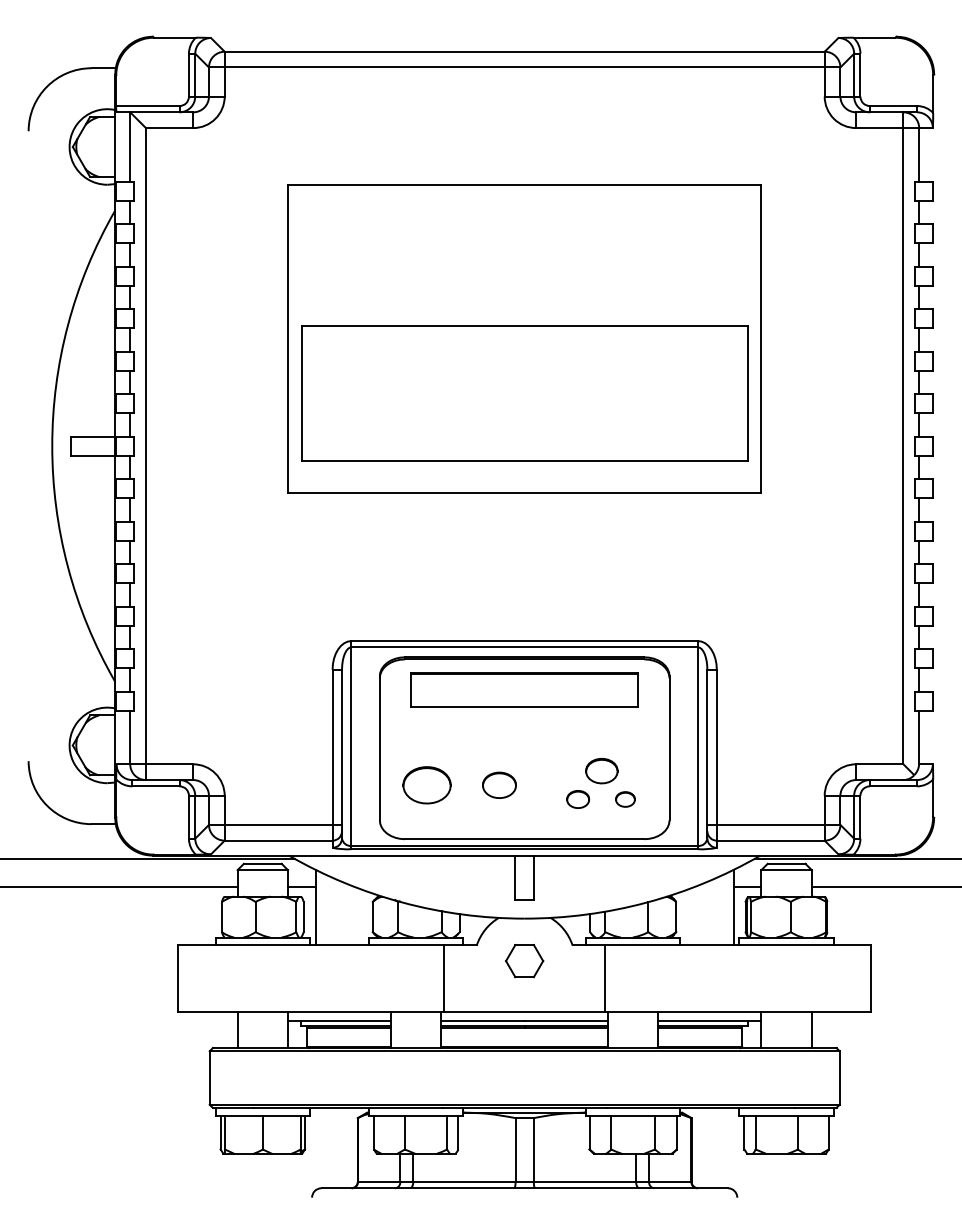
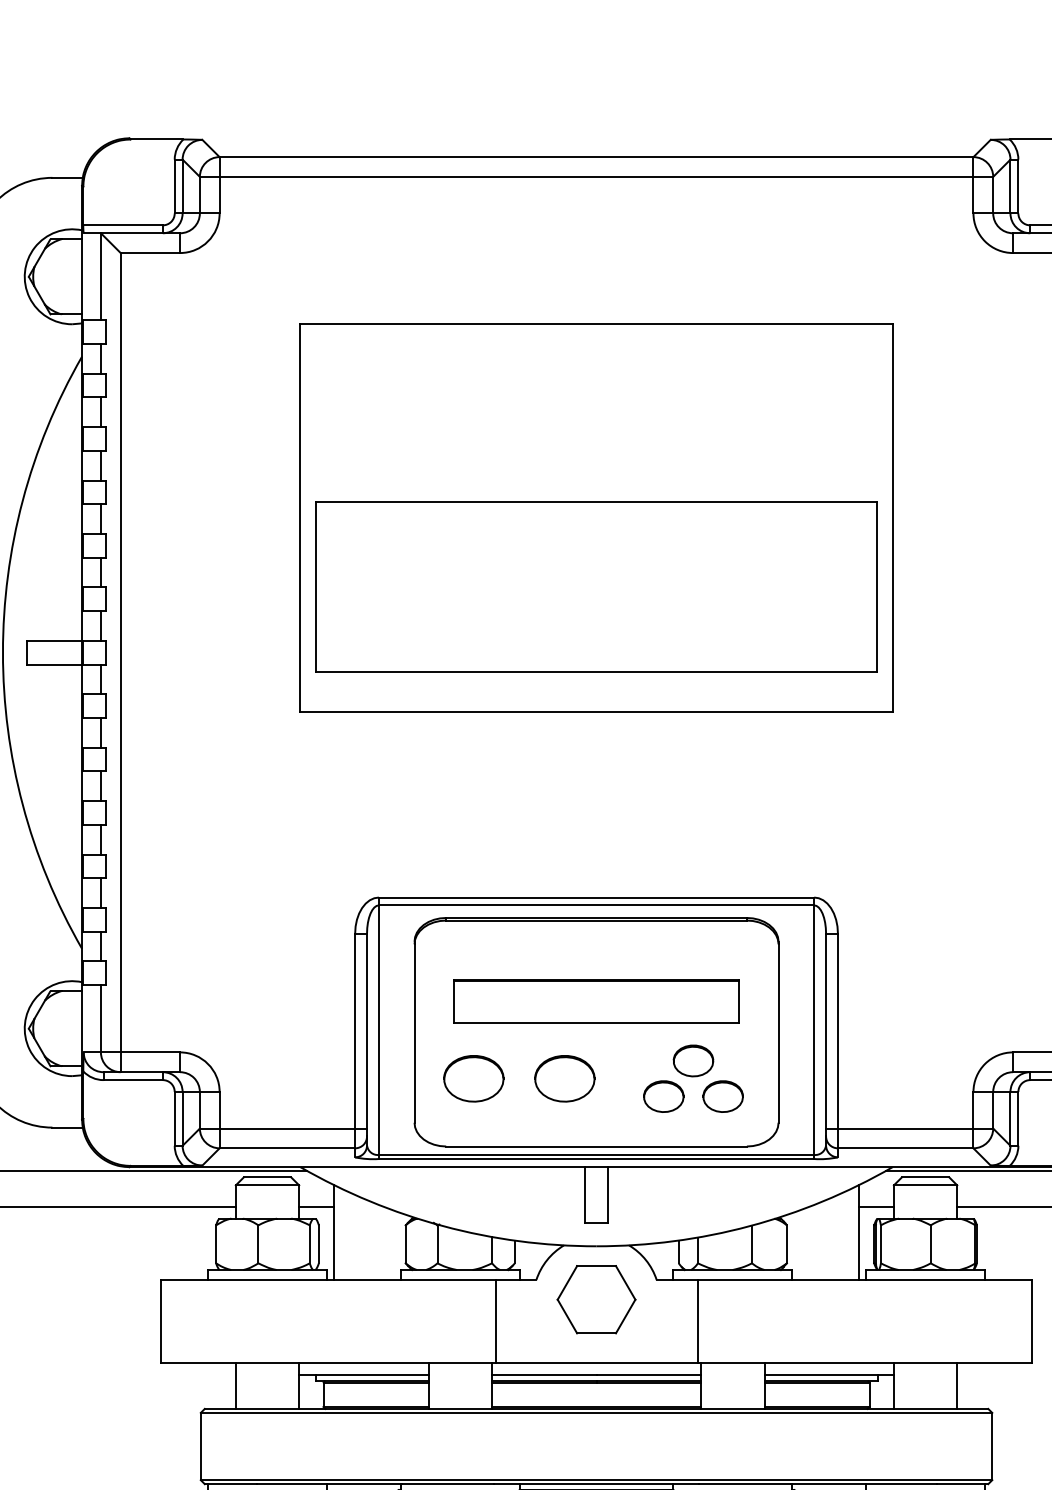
part: (524, 689) -> (596, 1001), moved
part: (499, 785) -> (564, 1079), size x1.43
part: (577, 799) -> (662, 1096), size x1.43
part: (625, 799) -> (723, 1096), size x1.67
part: (524, 960) -> (596, 1298), size x1.67

